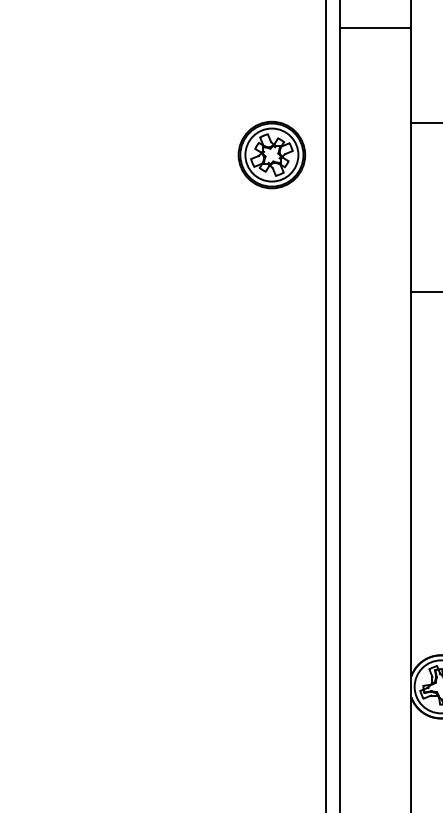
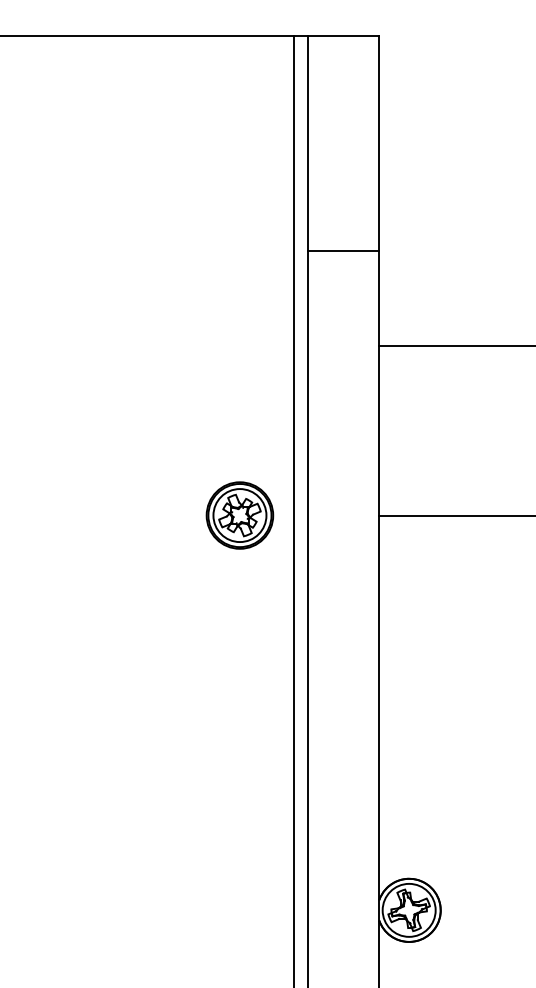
part: (271, 155) -> (239, 515), moved

